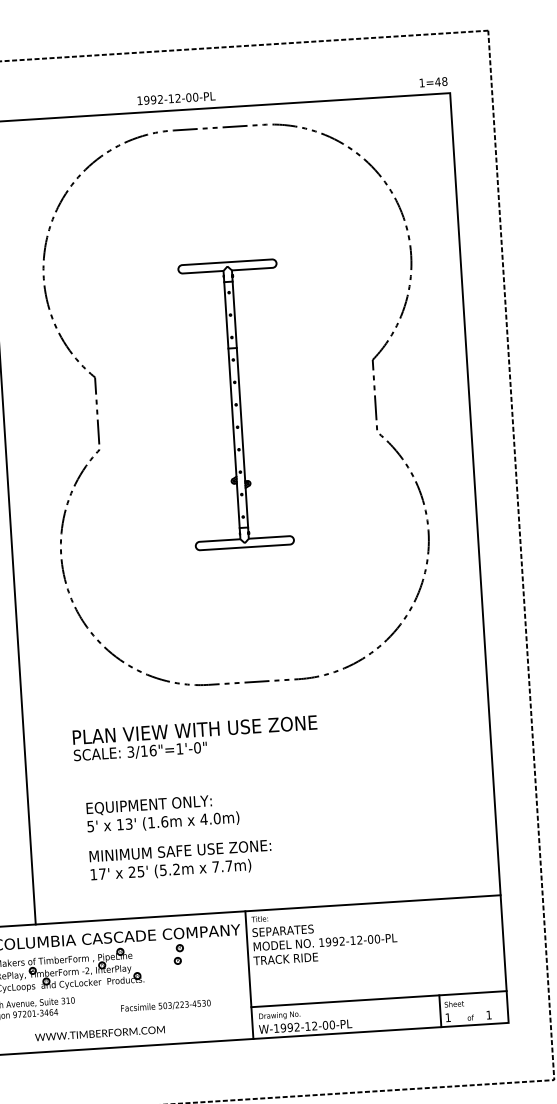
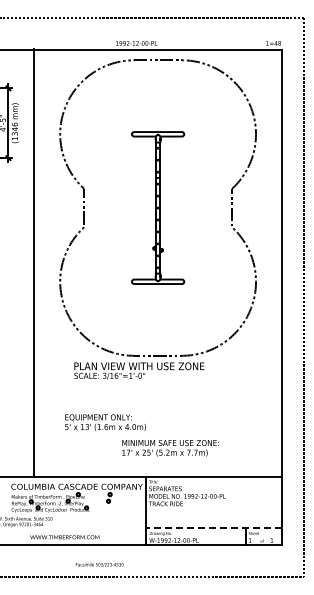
text: (195, 737) -> (139, 370), moved
text: (180, 861) -> (170, 448), moved
line: (377, 999) -> (213, 528), solid -> dashed
text: (165, 1005) -> (99, 564), moved

